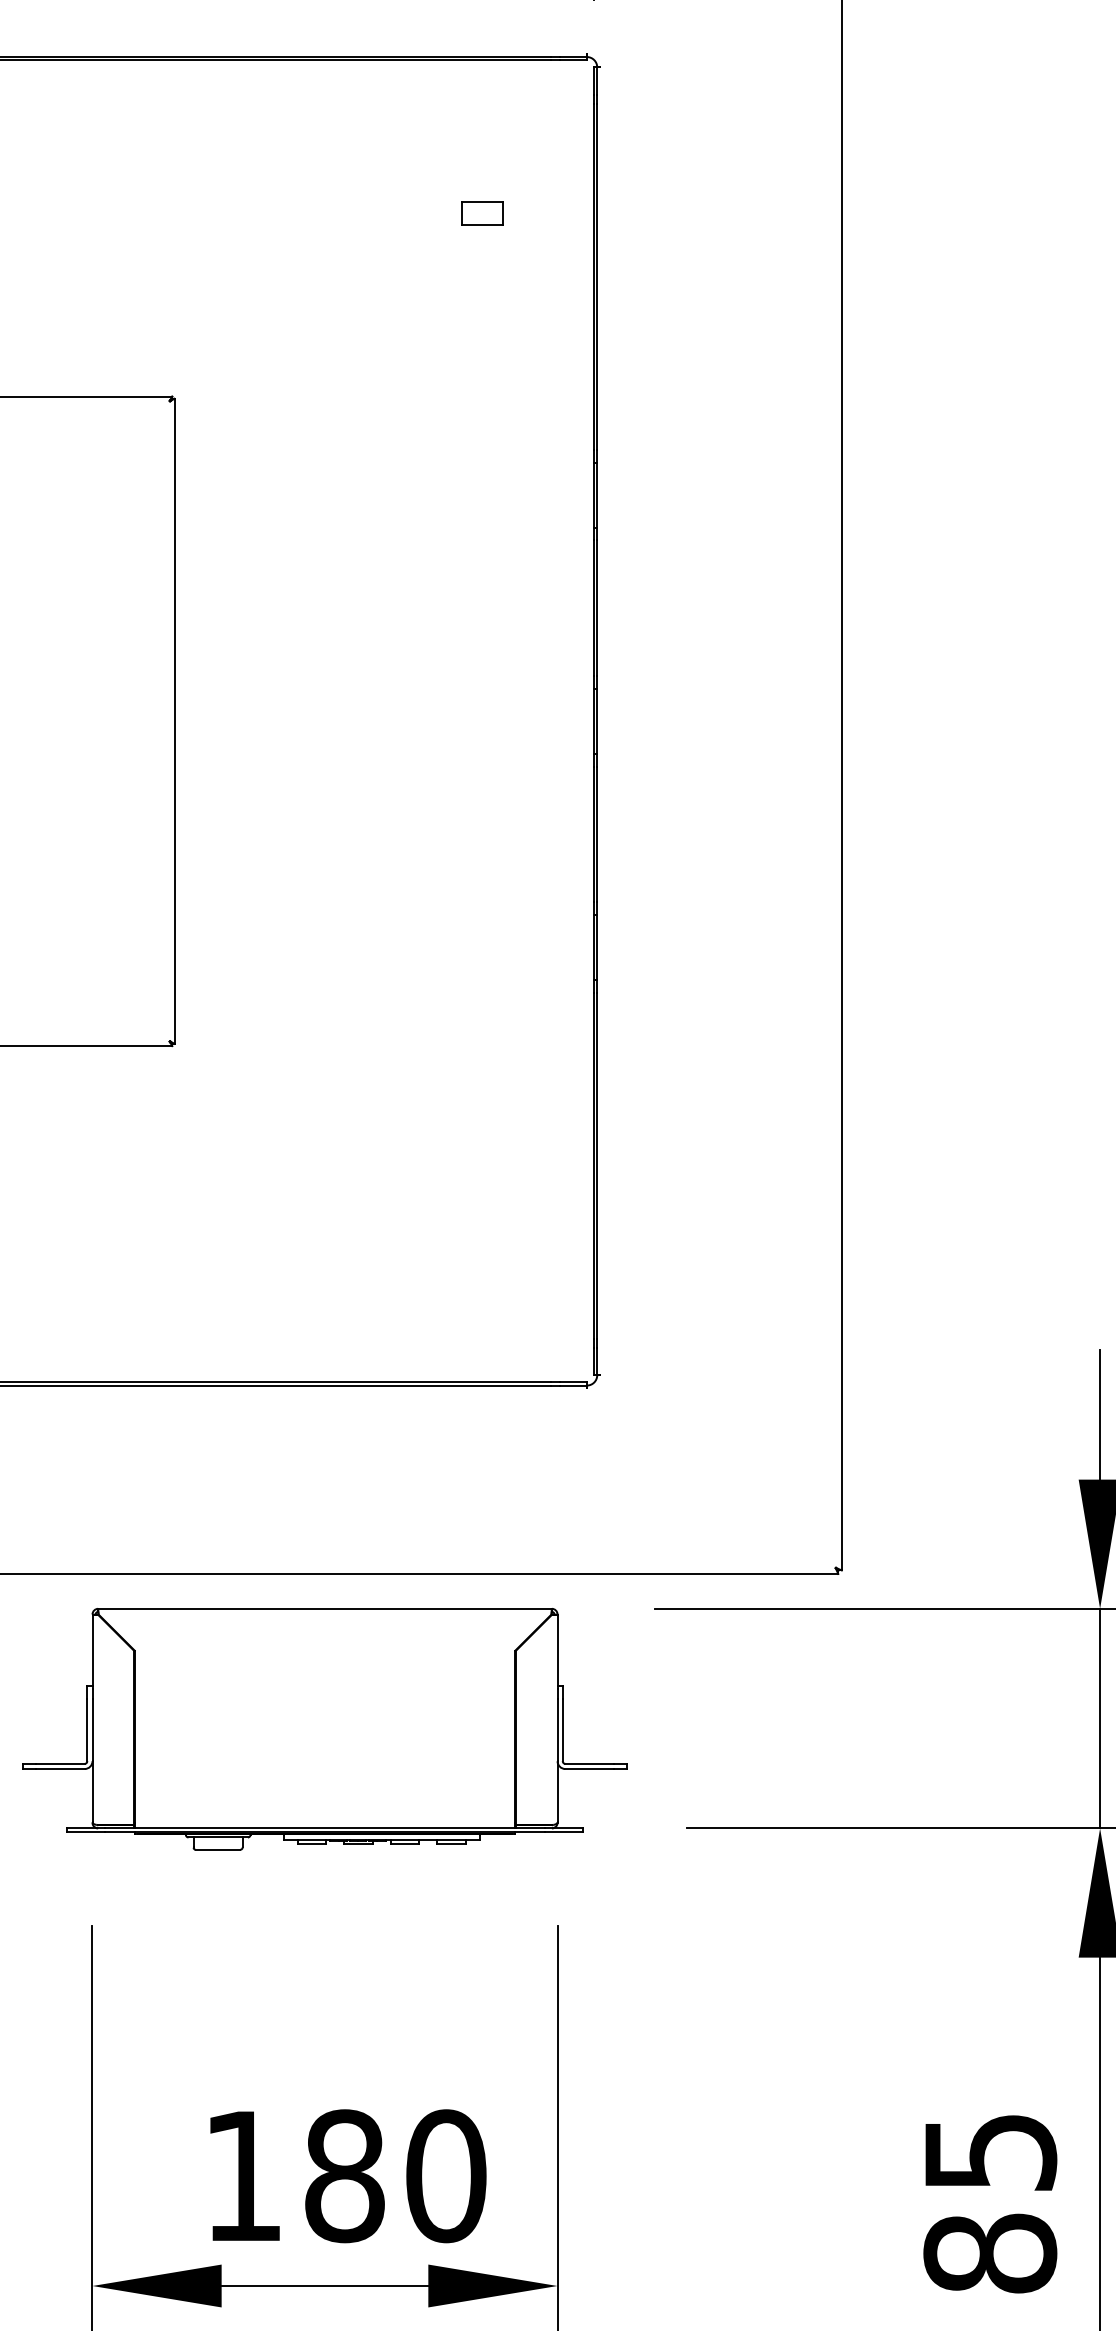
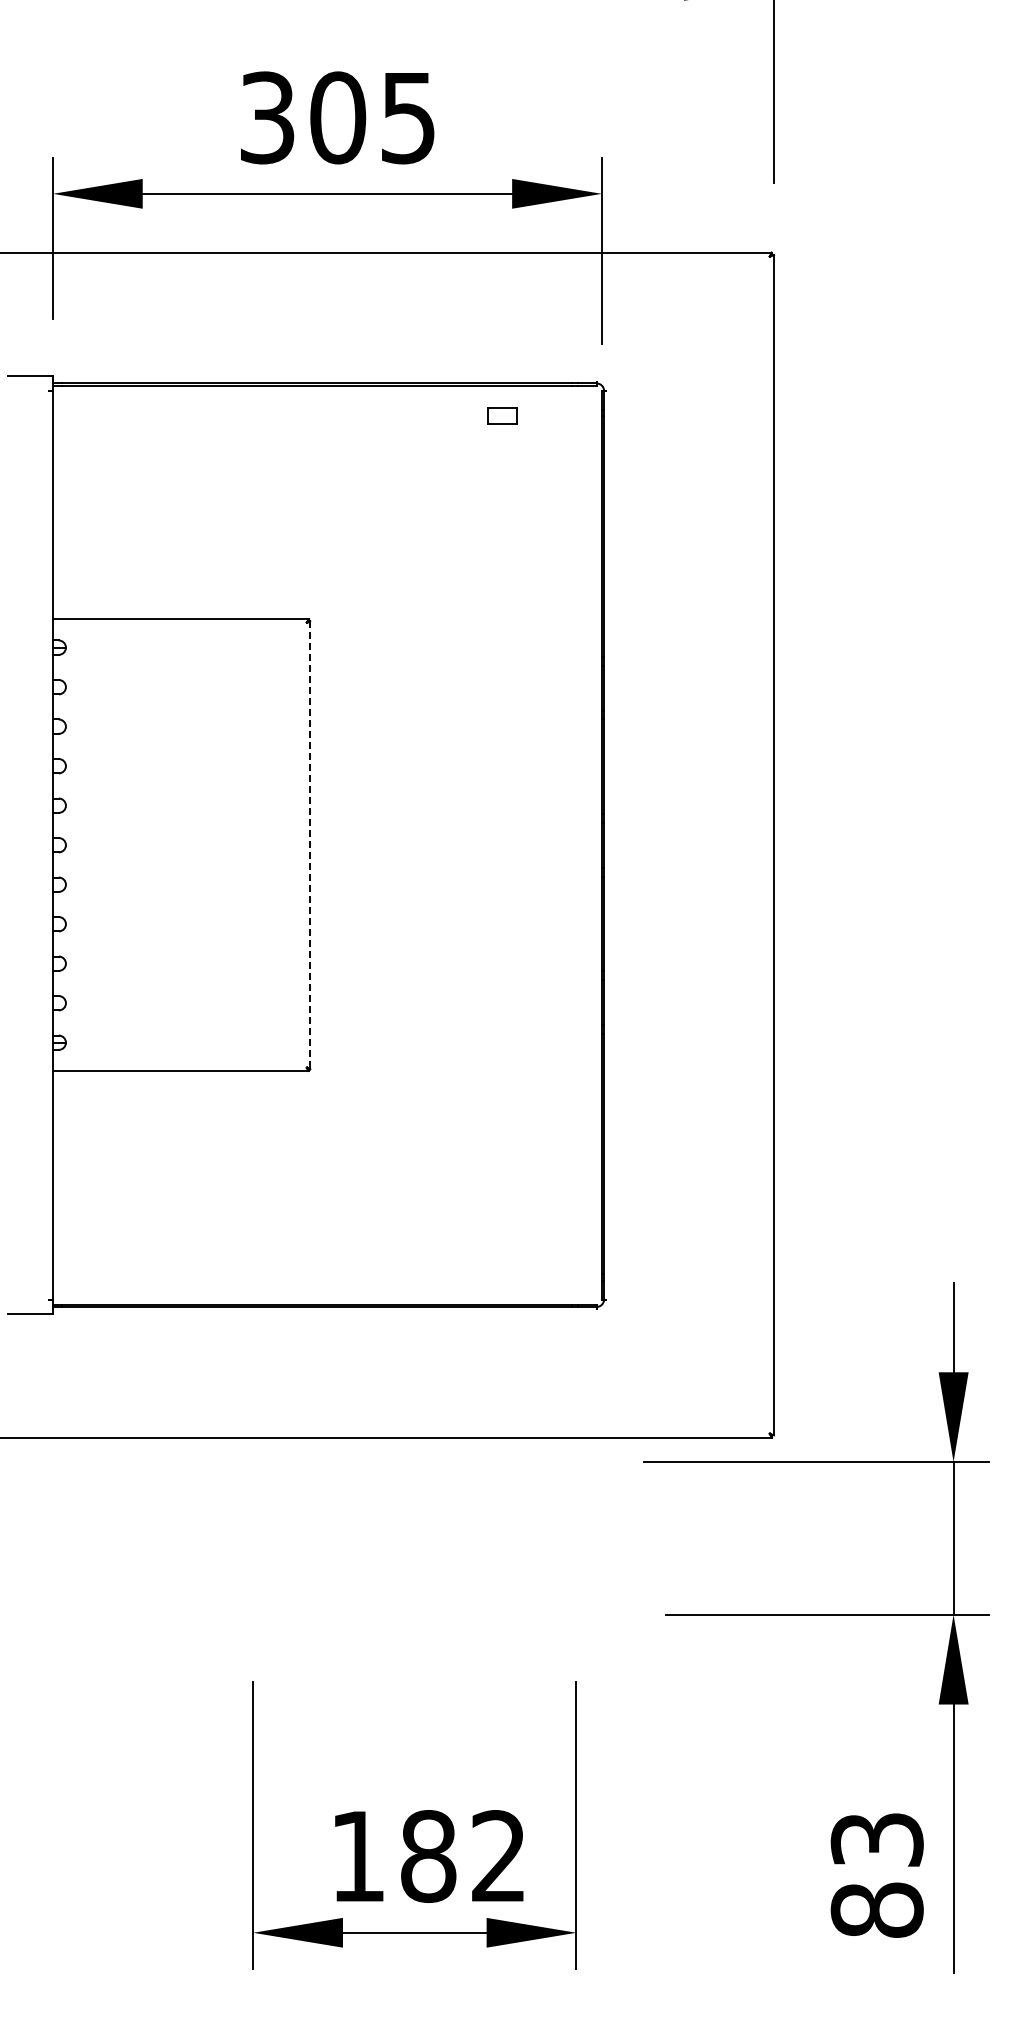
part: (482, 212) -> (502, 415), moved
line: (174, 721) -> (310, 845), solid -> dashed
part: (324, 1728) -> (414, 1545), removed
text: (989, 2151) -> (876, 1839), 85 -> 83
text: (446, 2176) -> (499, 1856), 180 -> 182

